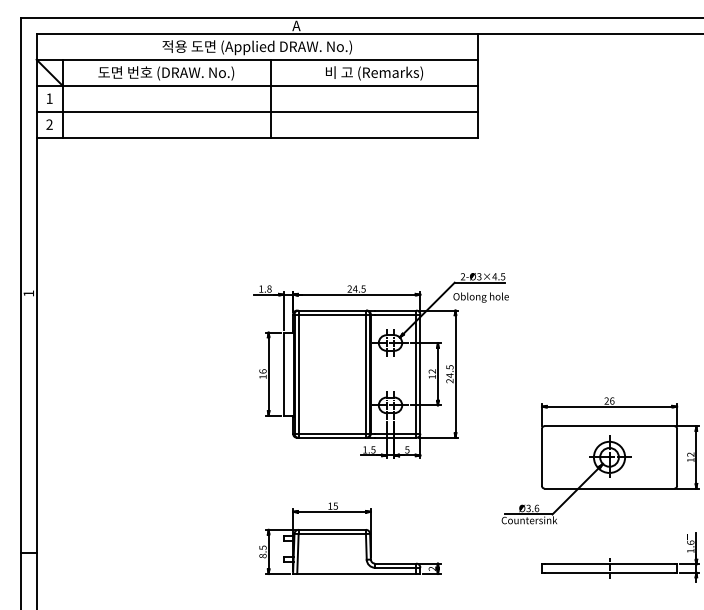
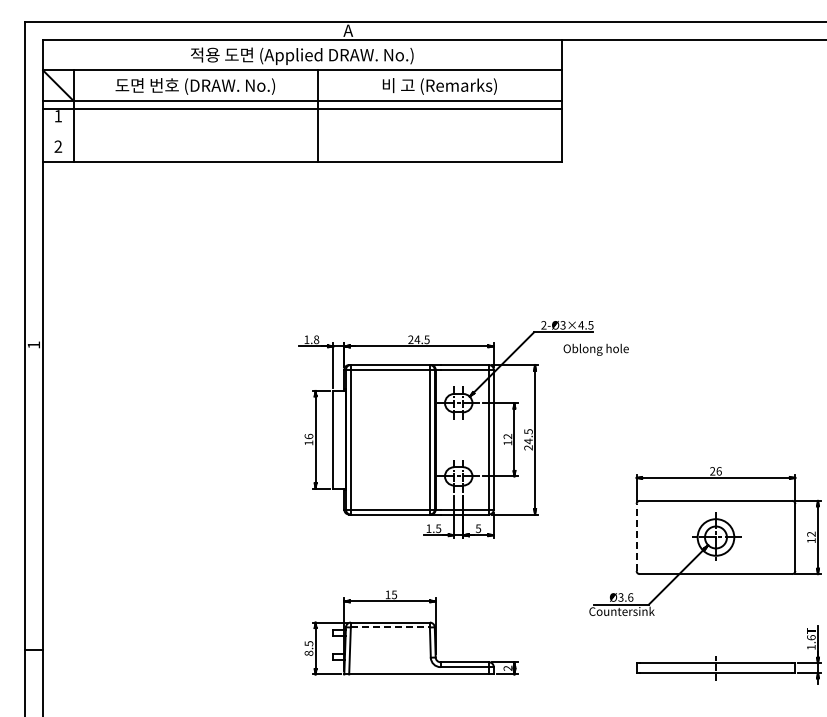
line: (257, 111) -> (302, 109), moved
text: (480, 297) -> (595, 349), moved
line: (541, 457) -> (636, 537), solid -> dashed
line: (332, 534) -> (390, 627), solid -> dashed

